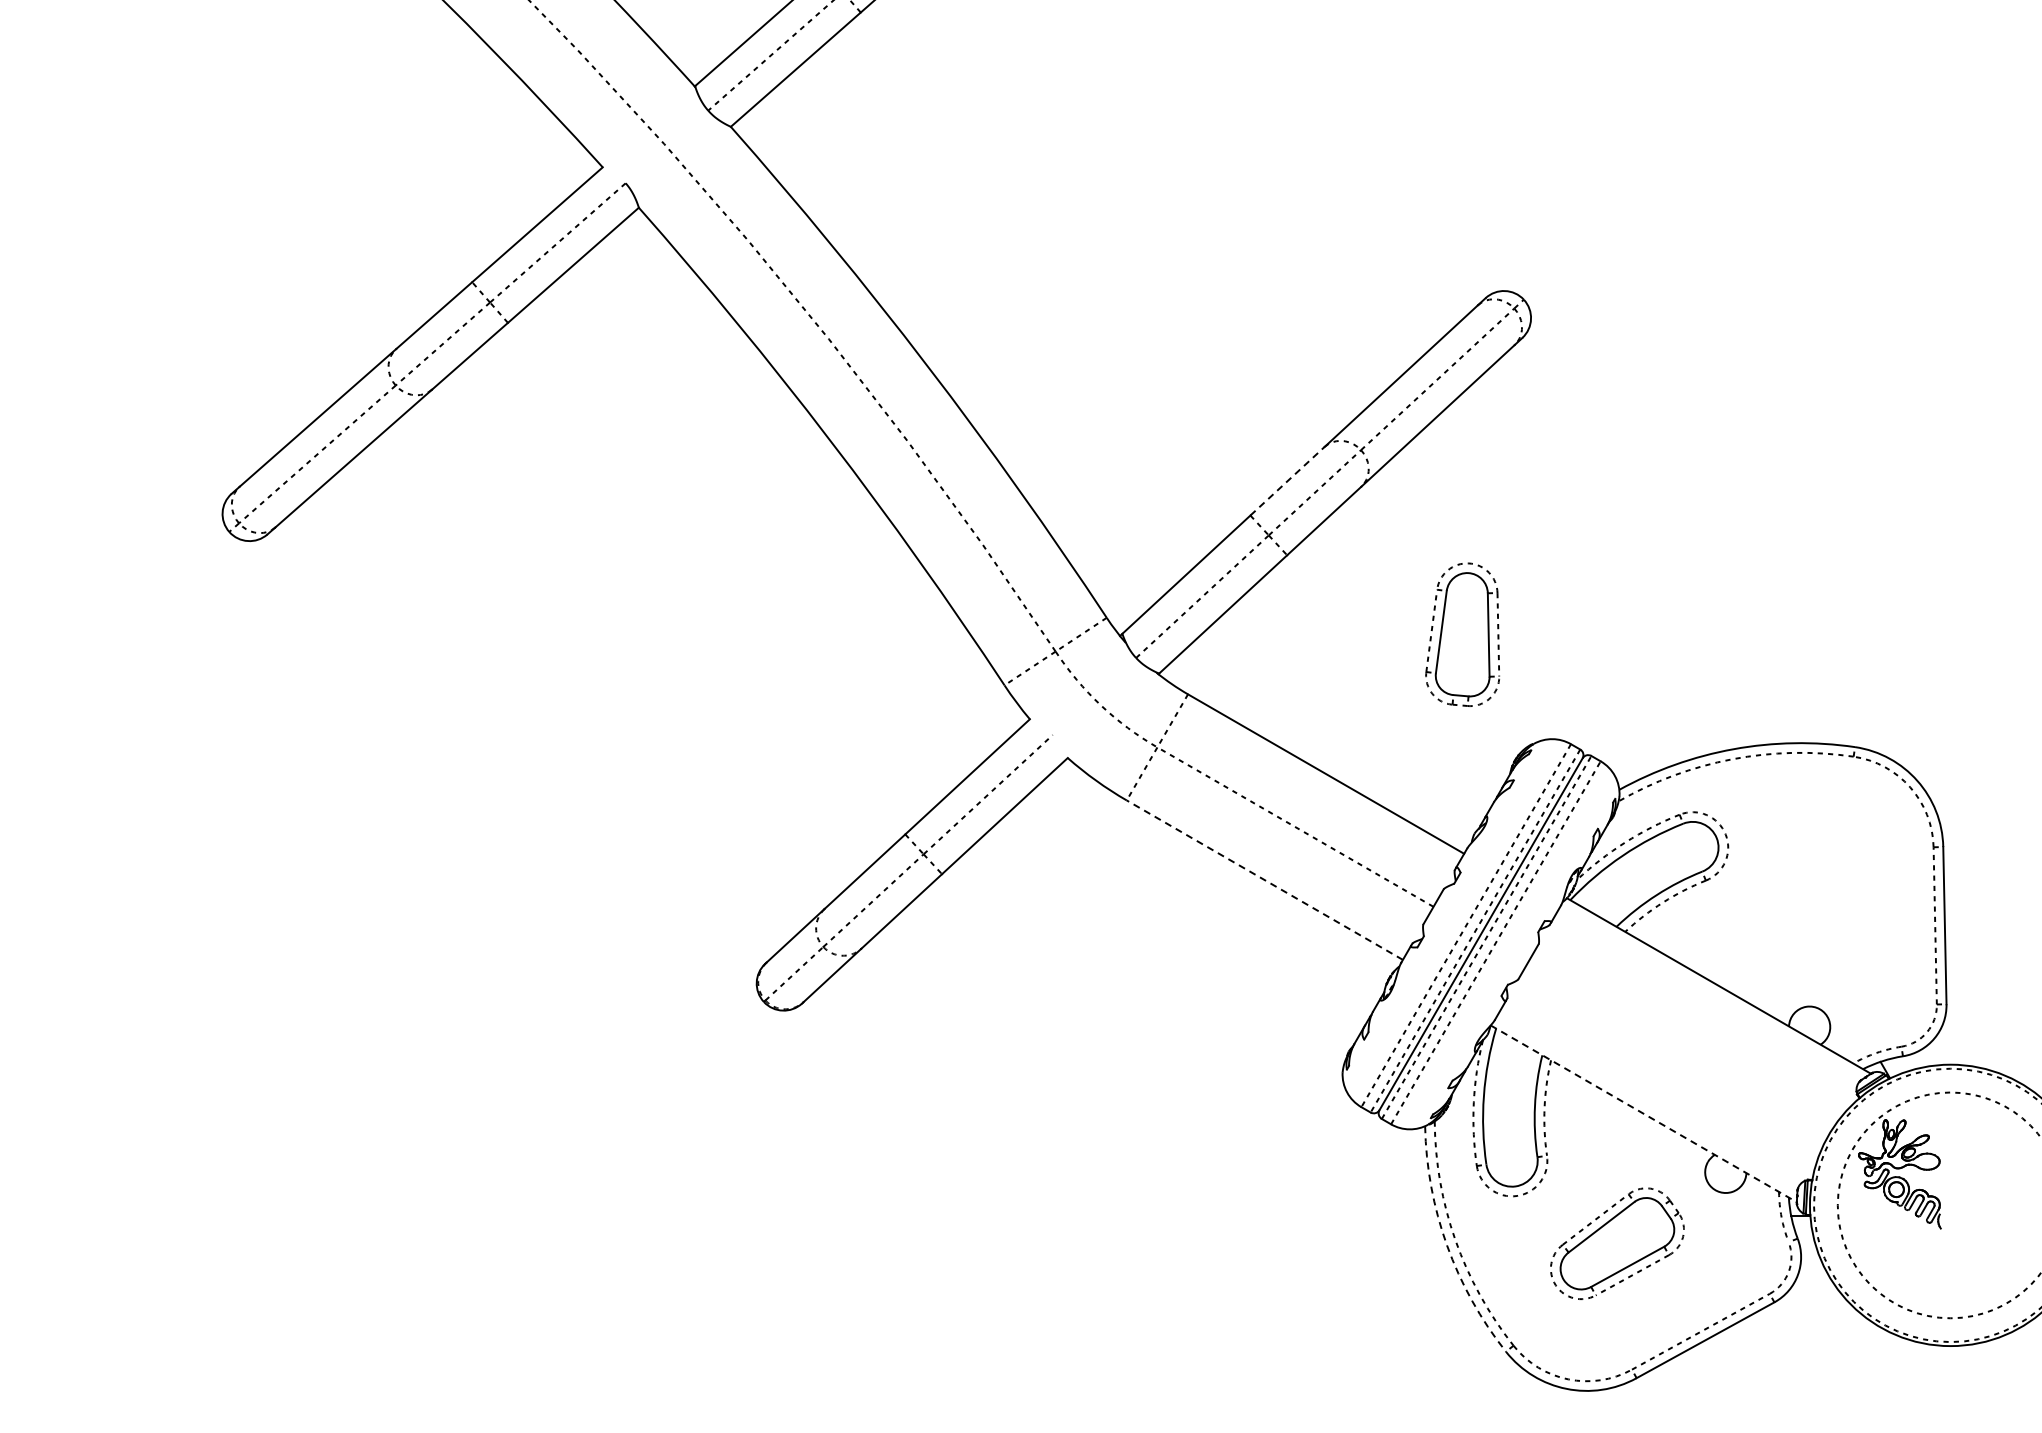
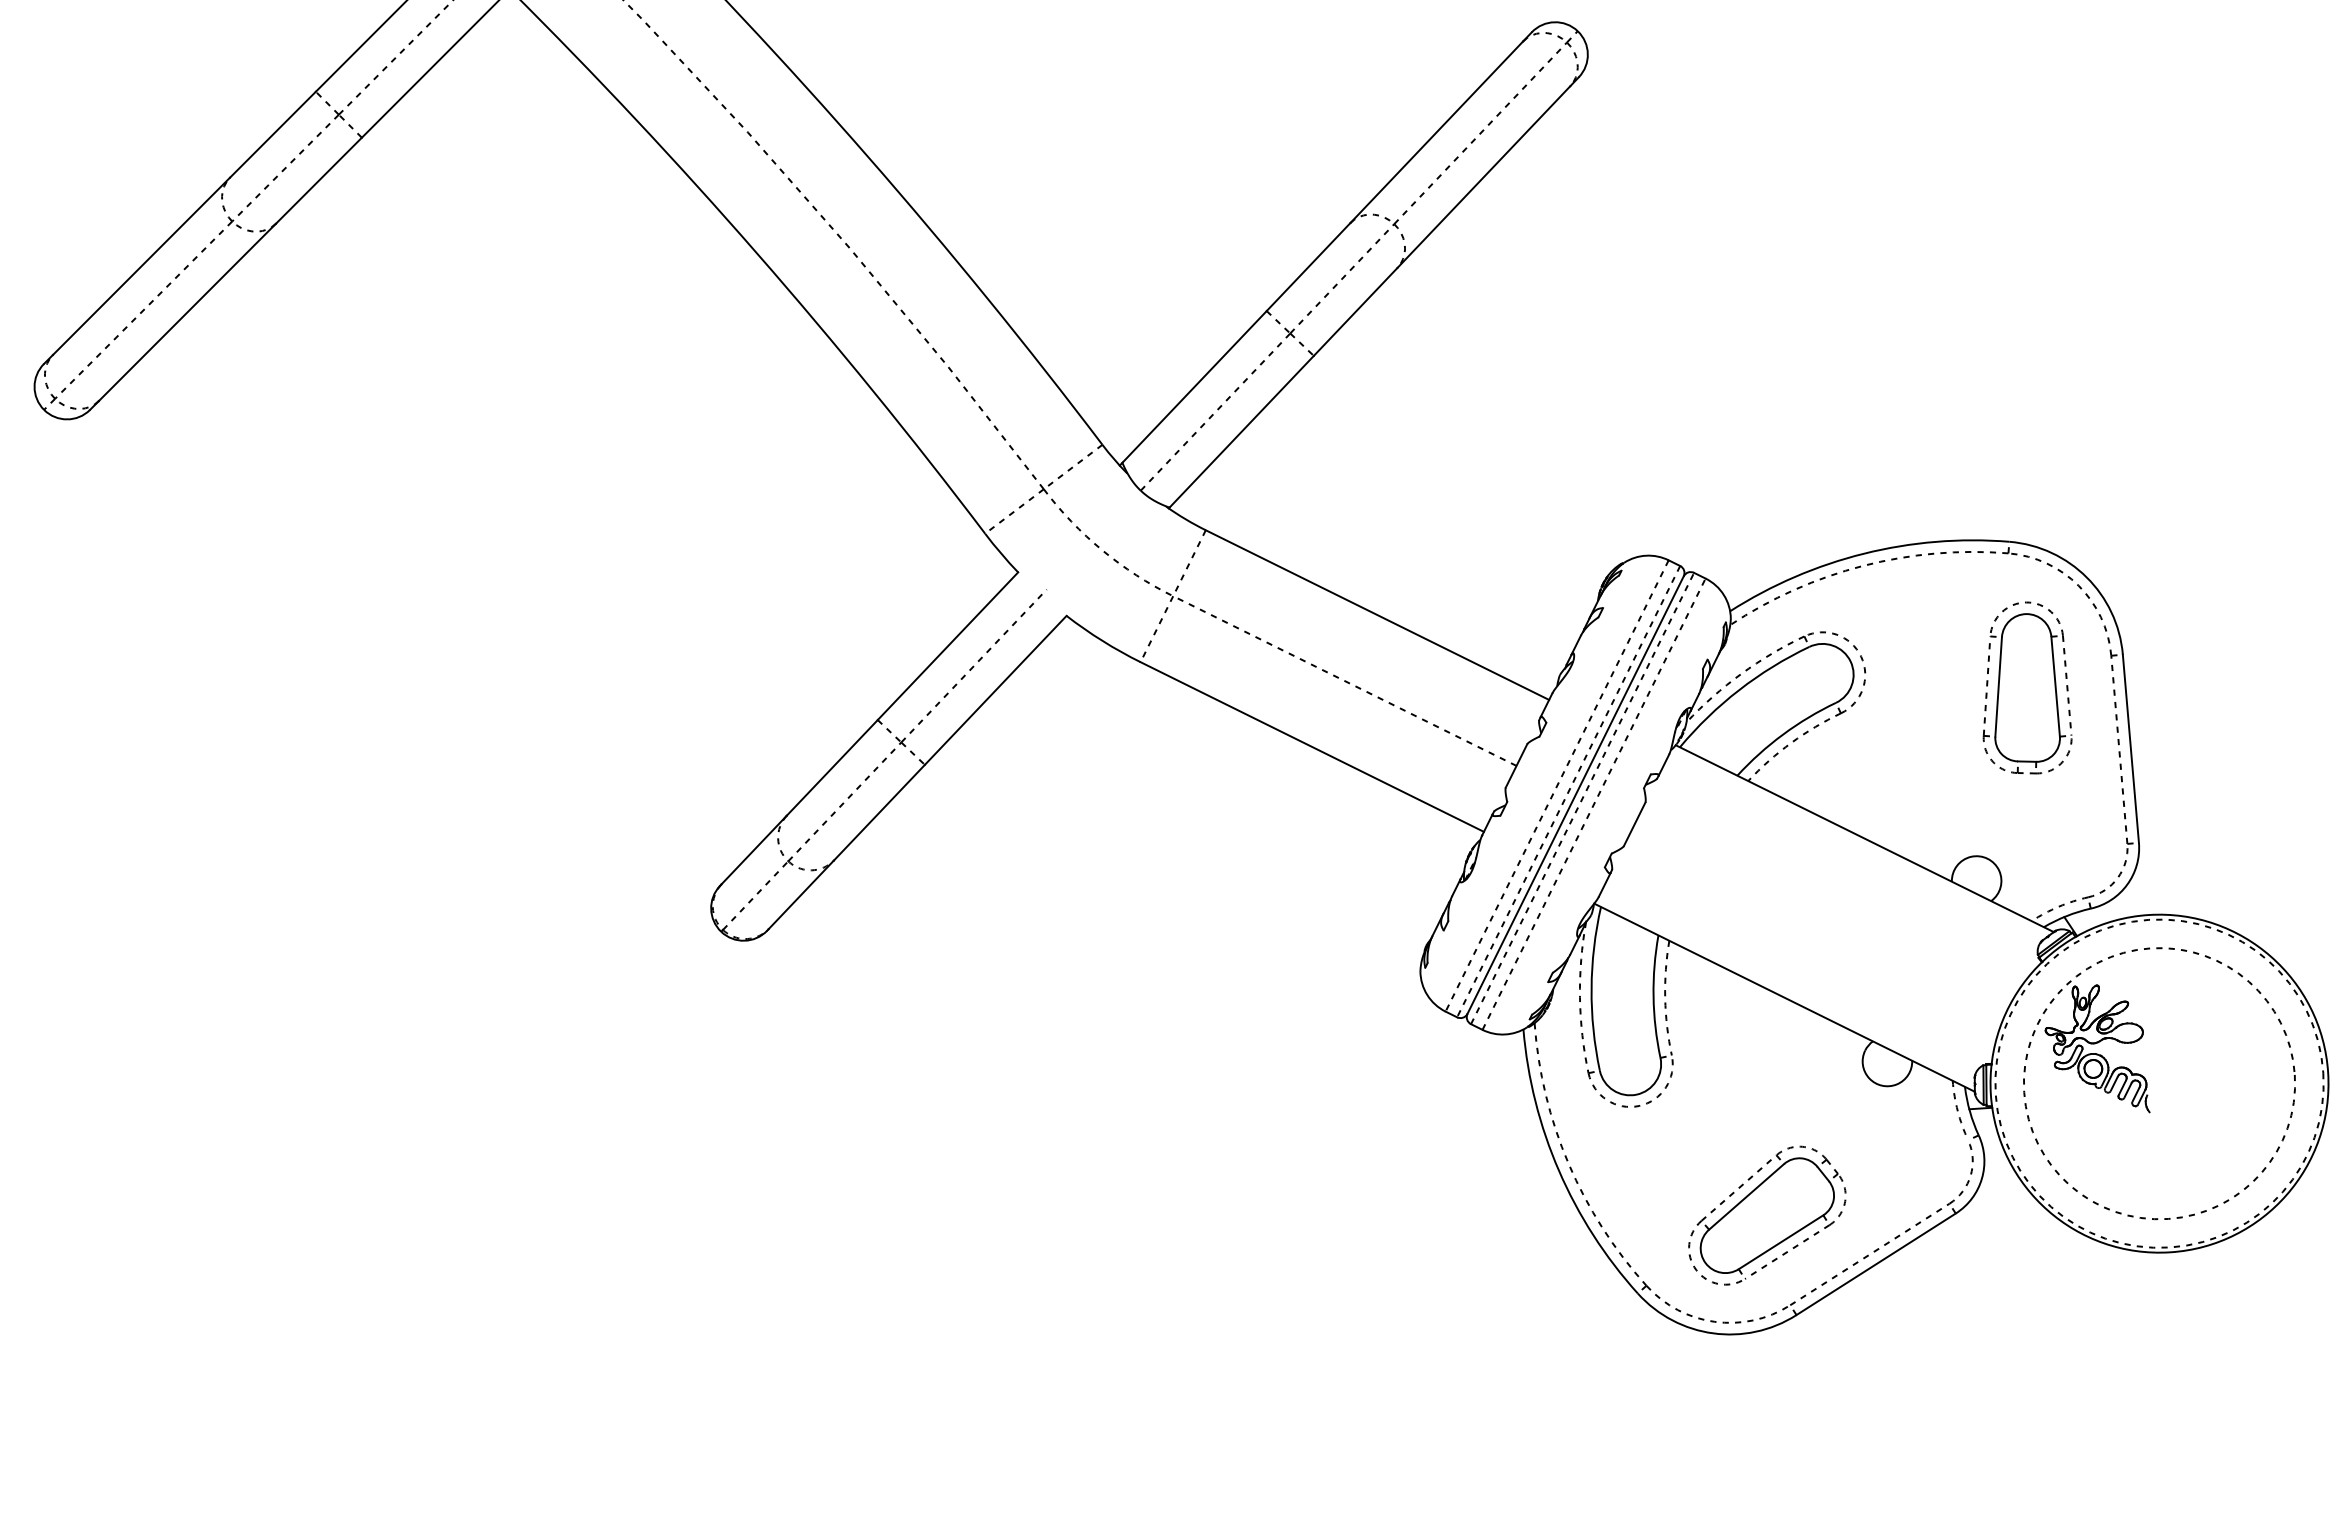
line: (1287, 481) -> (1308, 267), dashed -> solid
part: (1462, 634) -> (2024, 688), moved
line: (1264, 879) -> (1311, 746), dashed -> solid
line: (1643, 1113) -> (1784, 997), dashed -> solid
part: (1617, 1243) -> (1766, 1215), moved
arc: (1447, 1245) -> (1559, 1170), dashed -> solid

